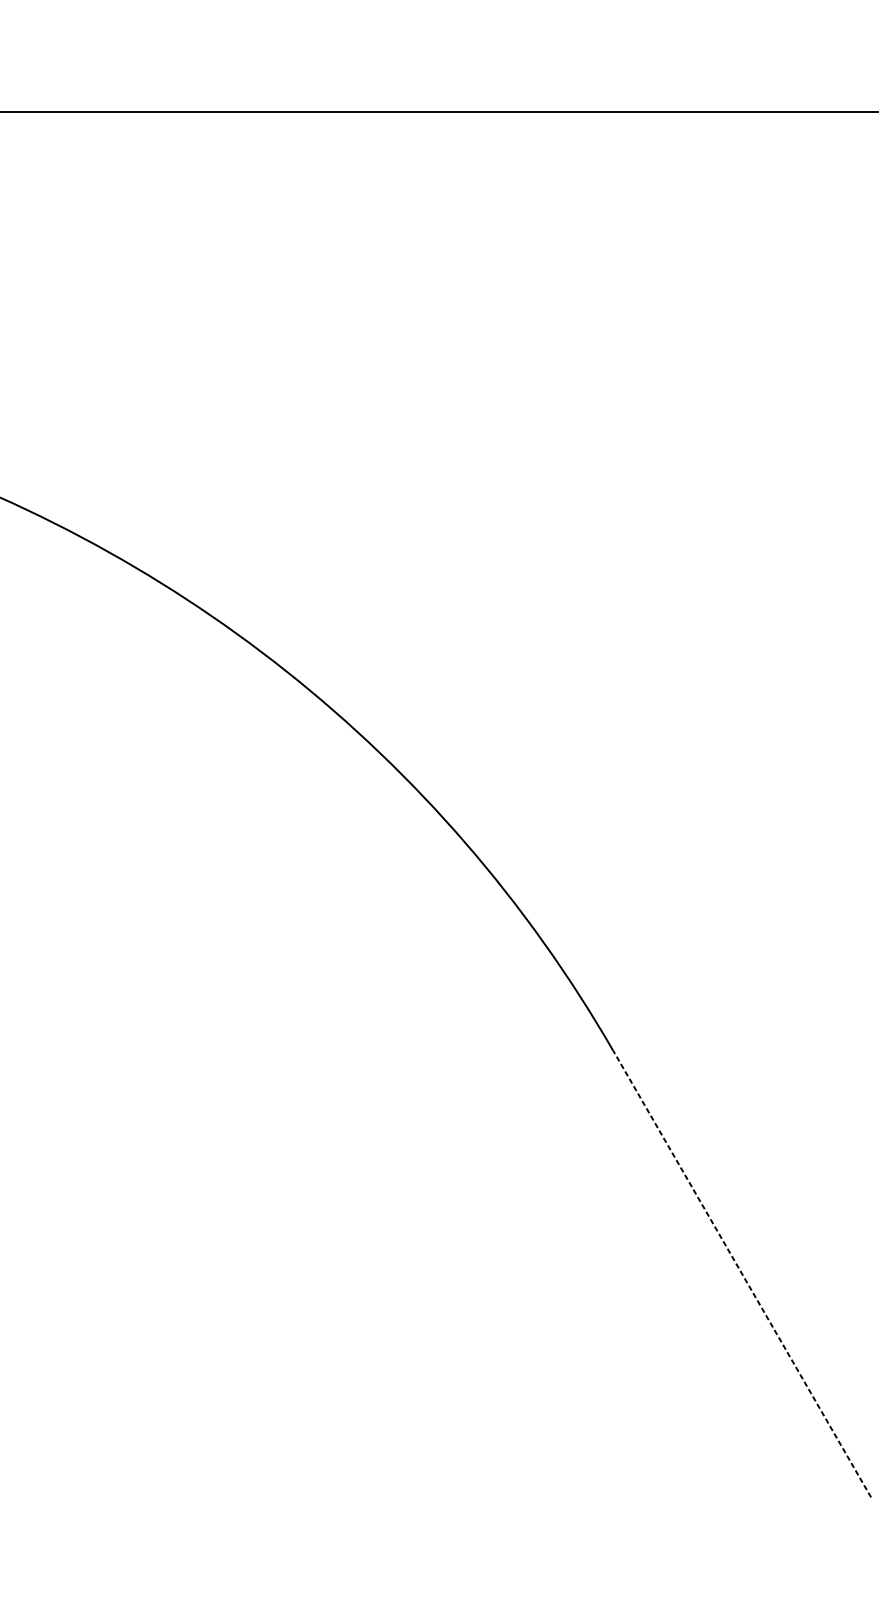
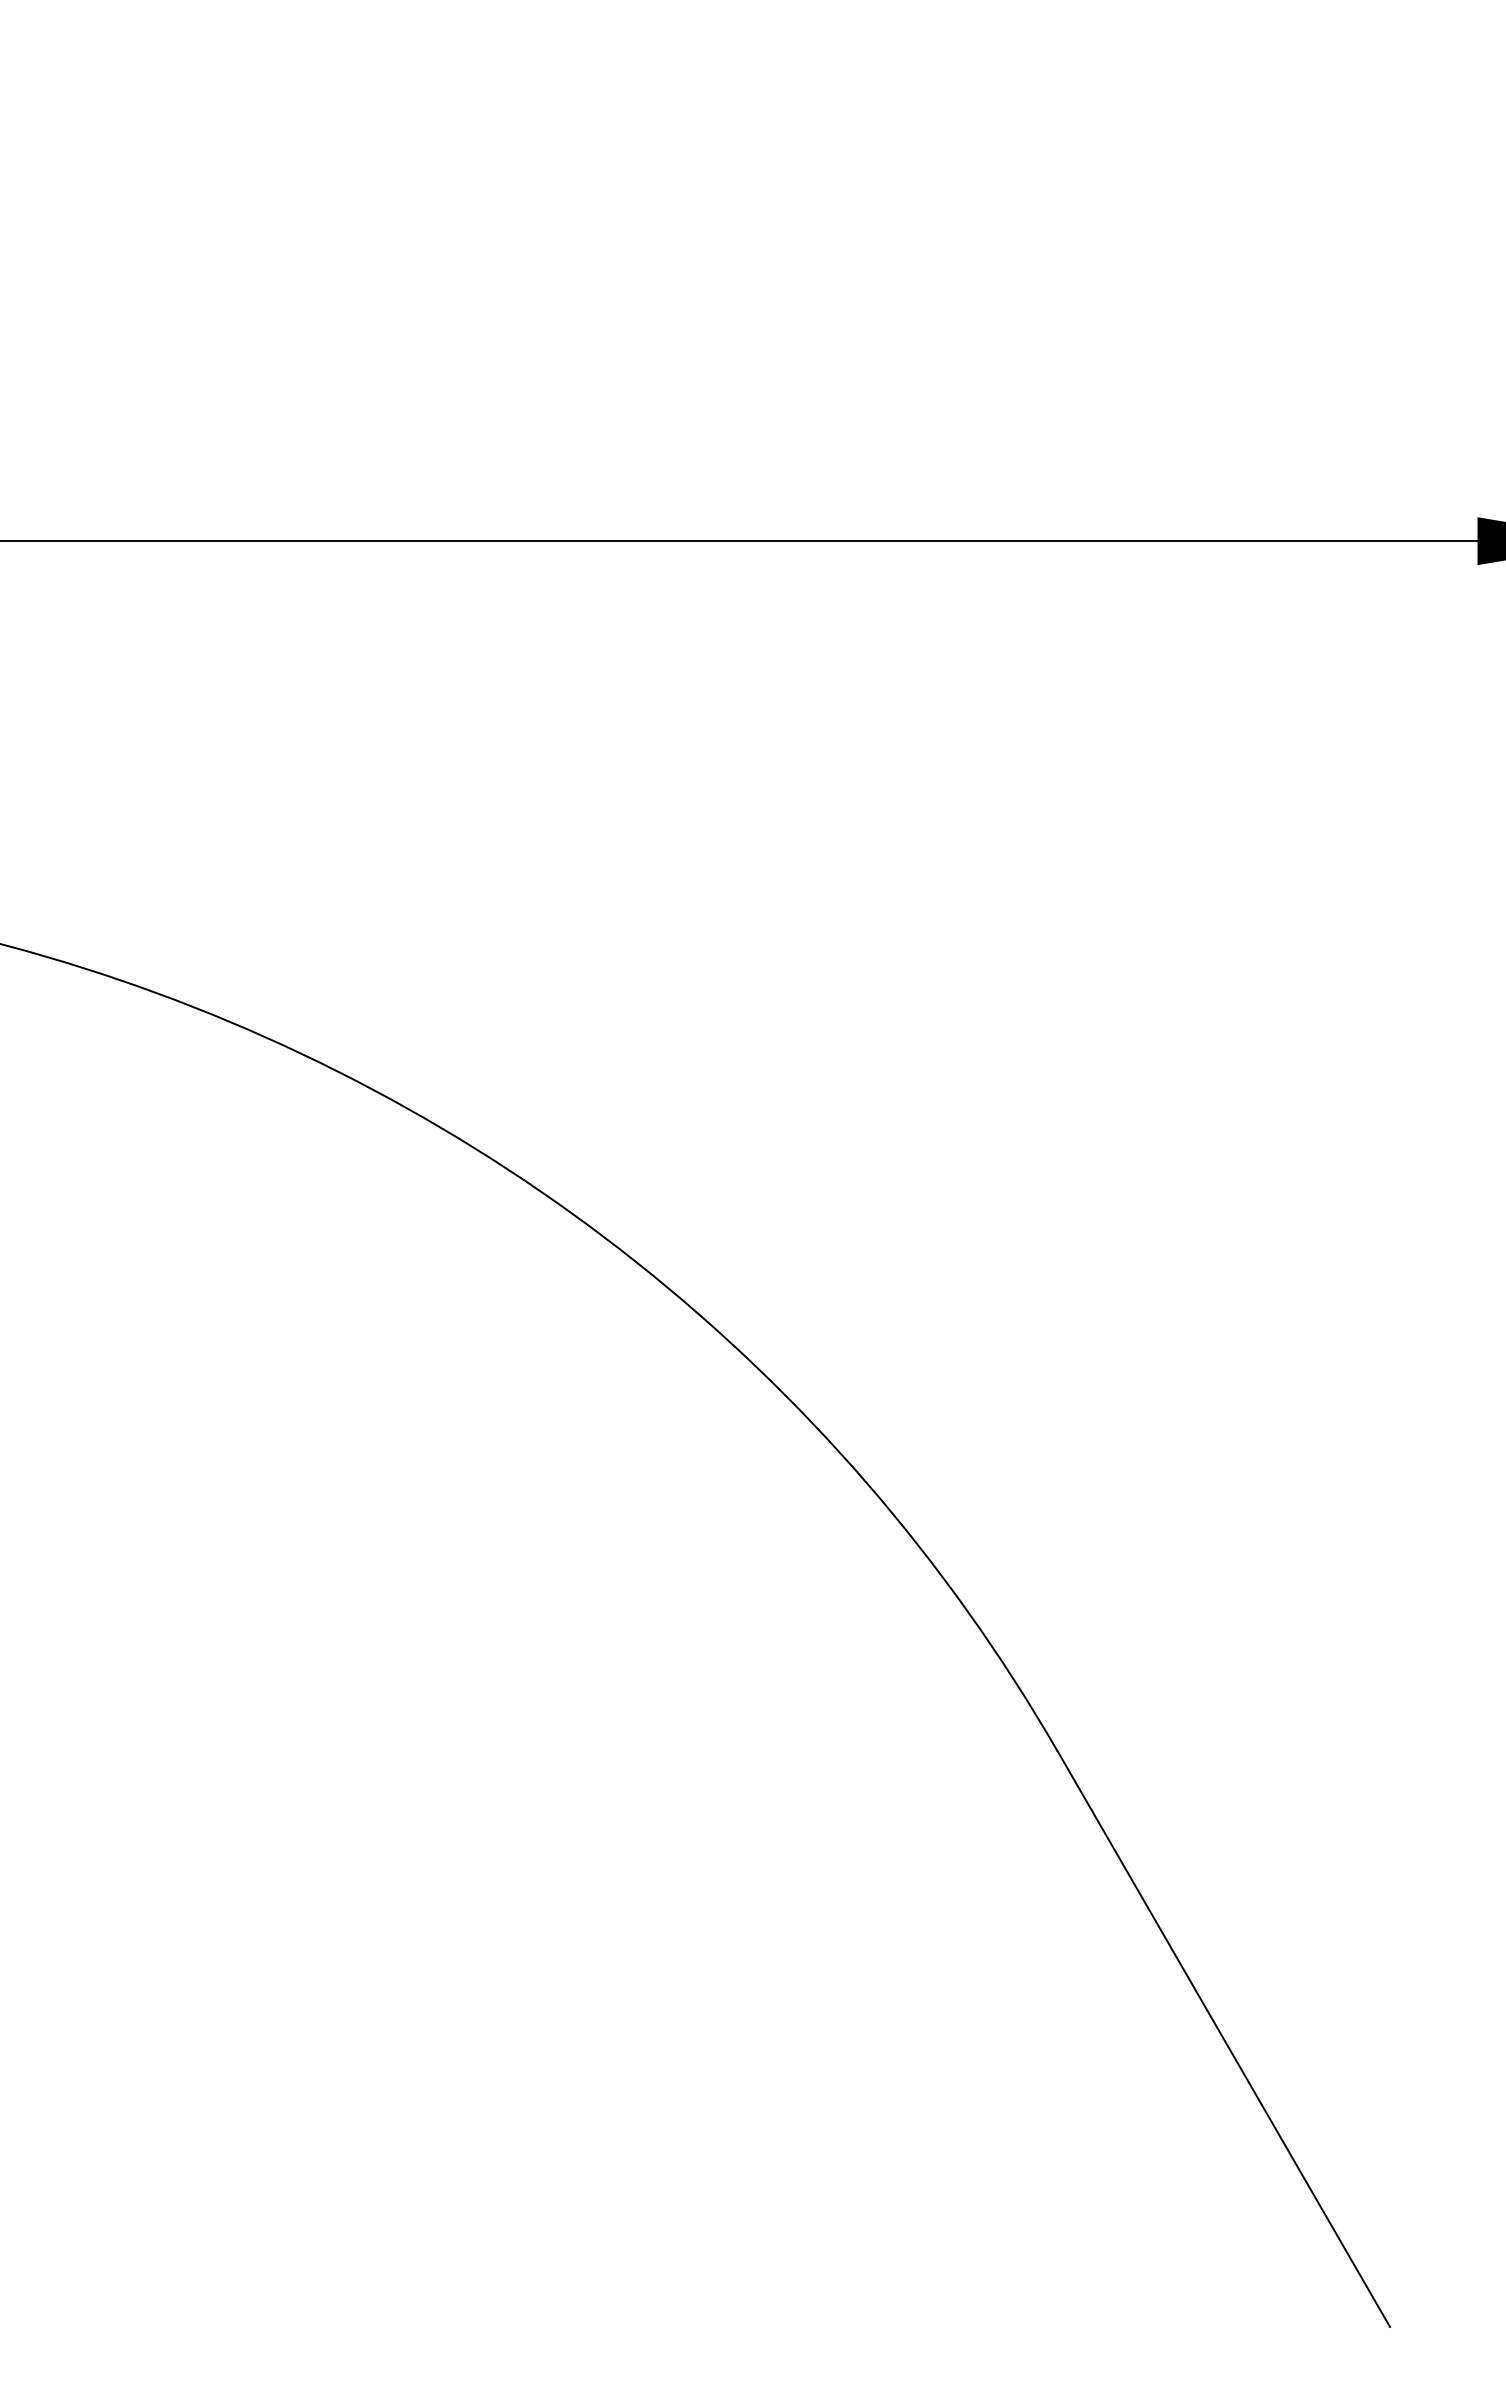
line: (741, 1273) -> (1223, 2038), dashed -> solid

